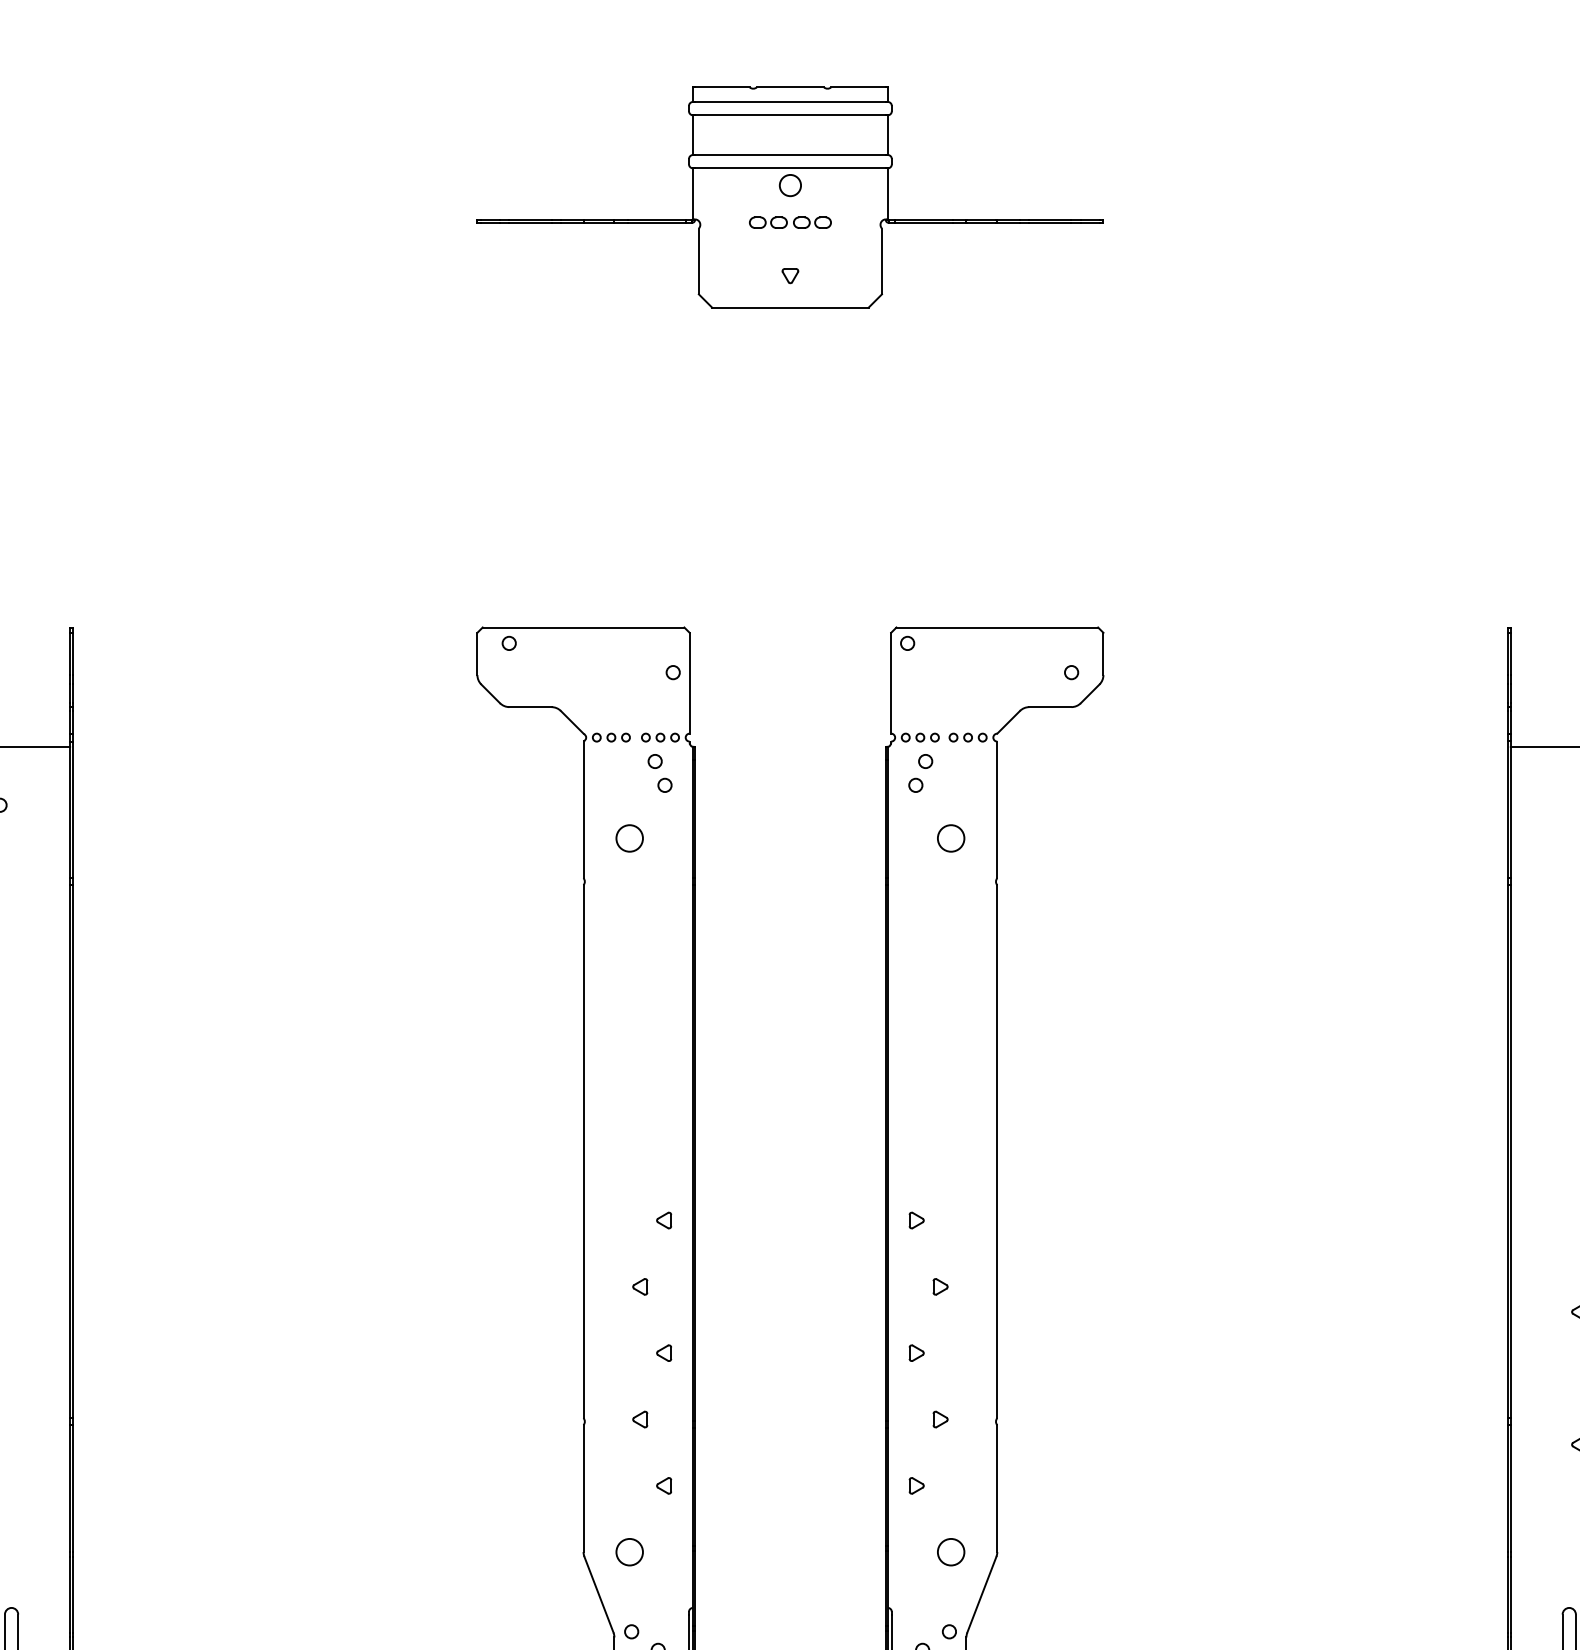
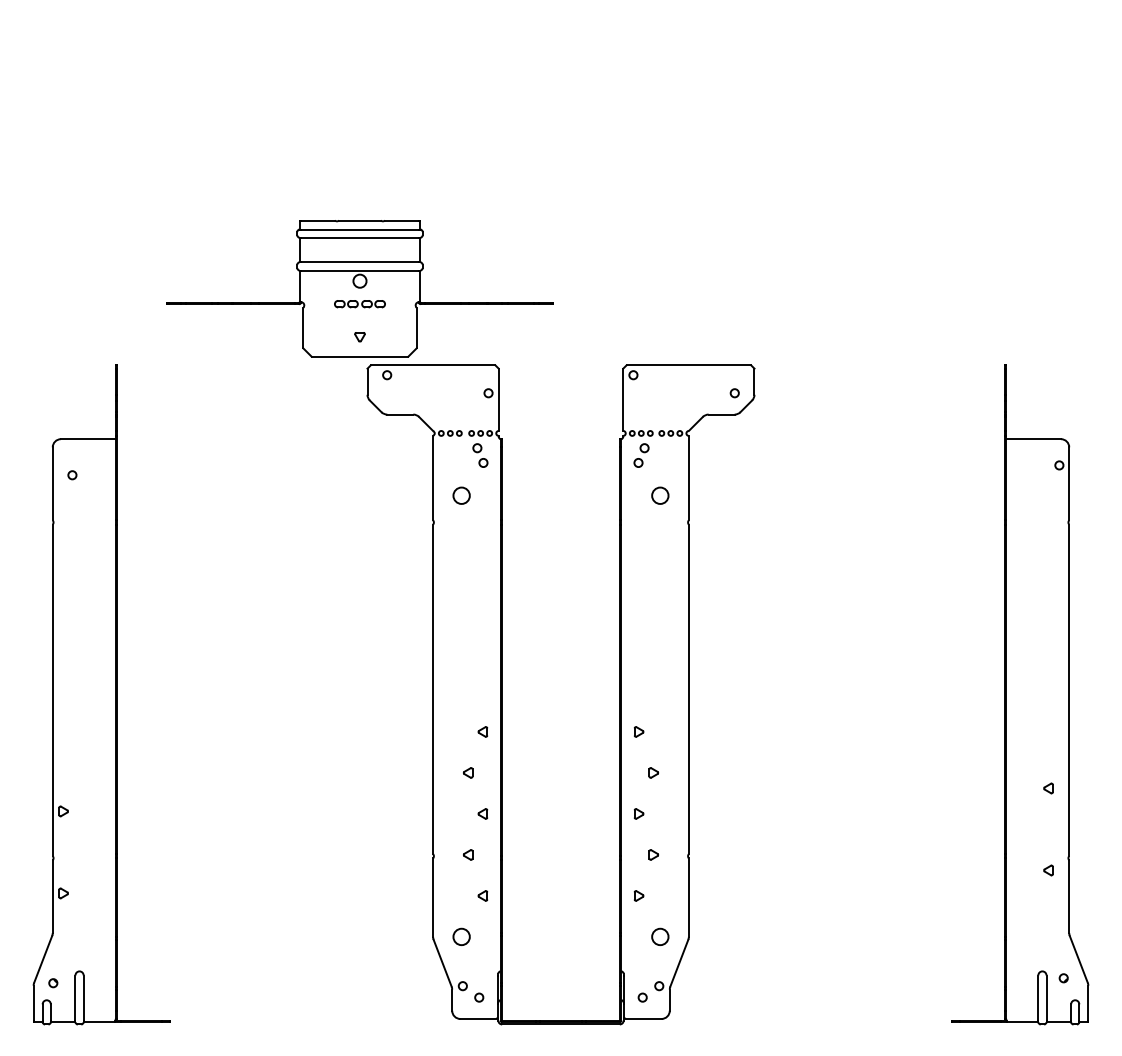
part: (789, 197) -> (359, 288), moved

